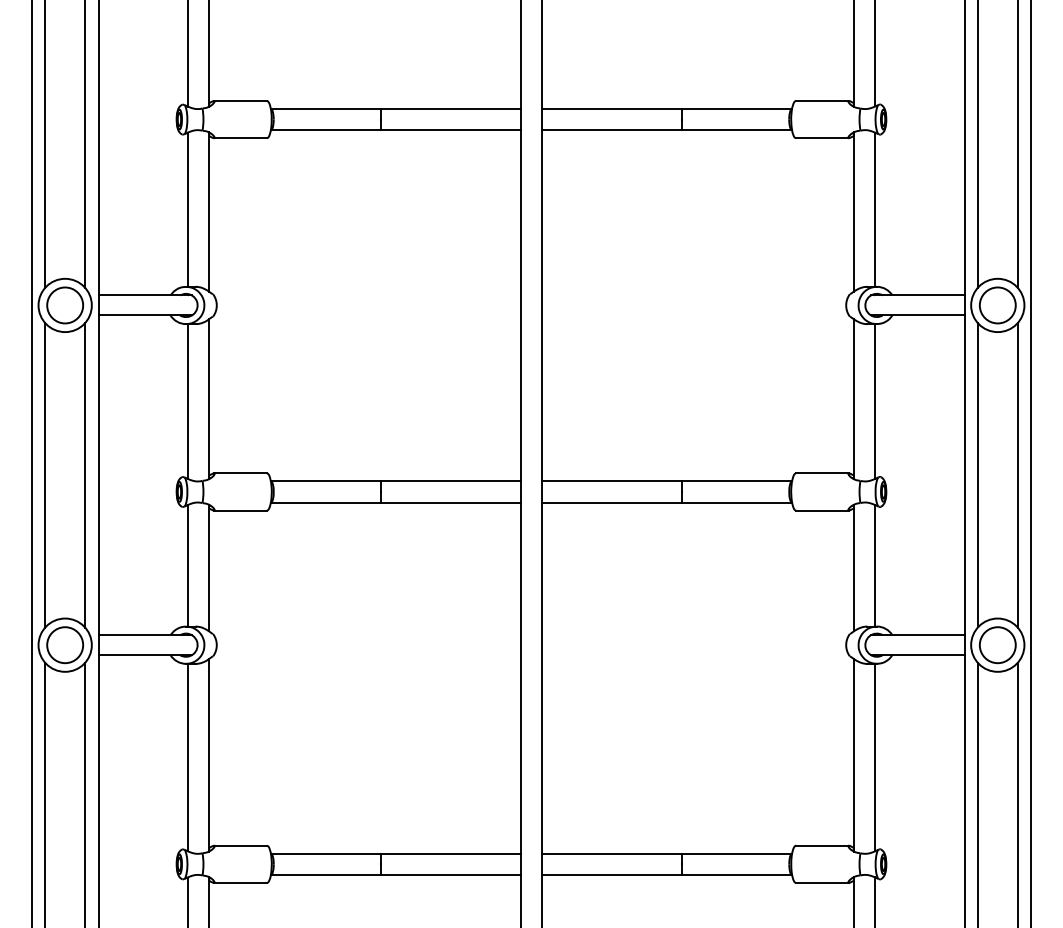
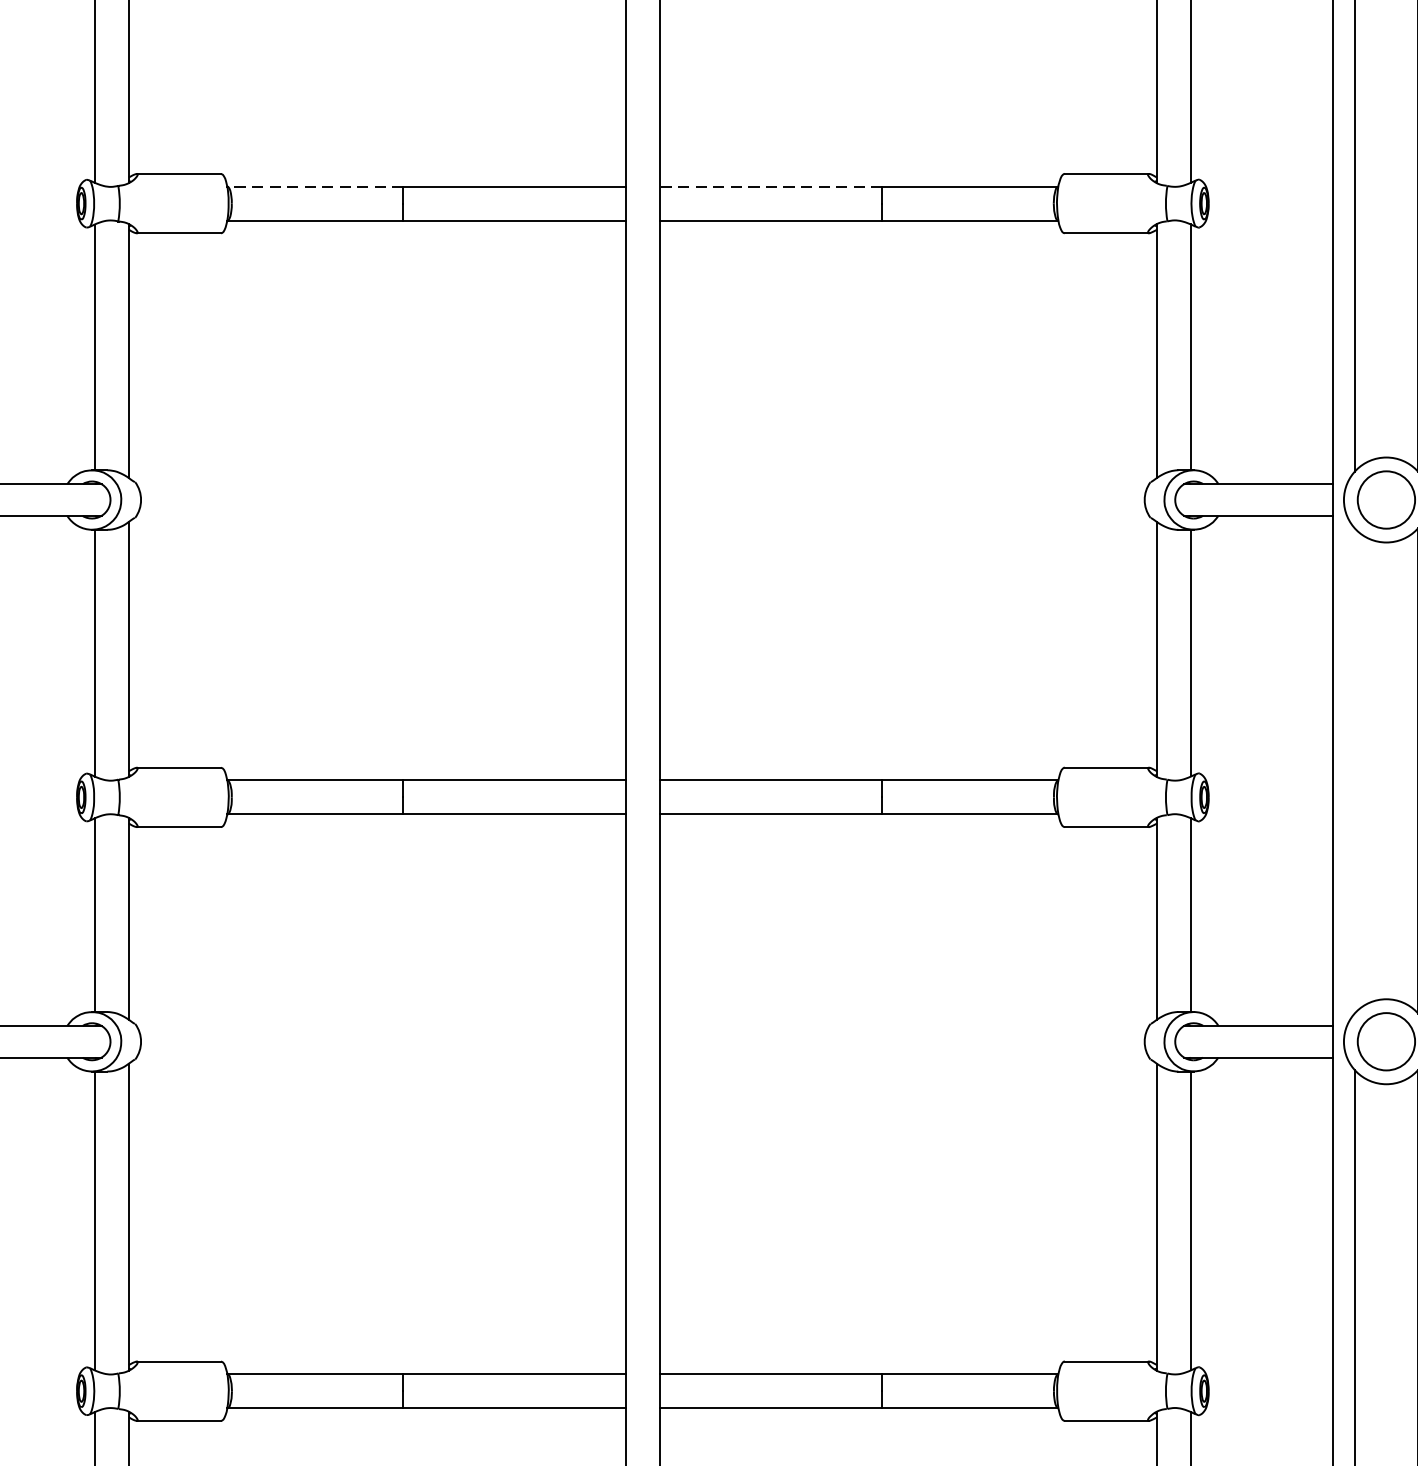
line: (325, 108) -> (314, 185), solid -> dashed
line: (611, 108) -> (770, 185), solid -> dashed
line: (977, 475) -> (1354, 771), removed

